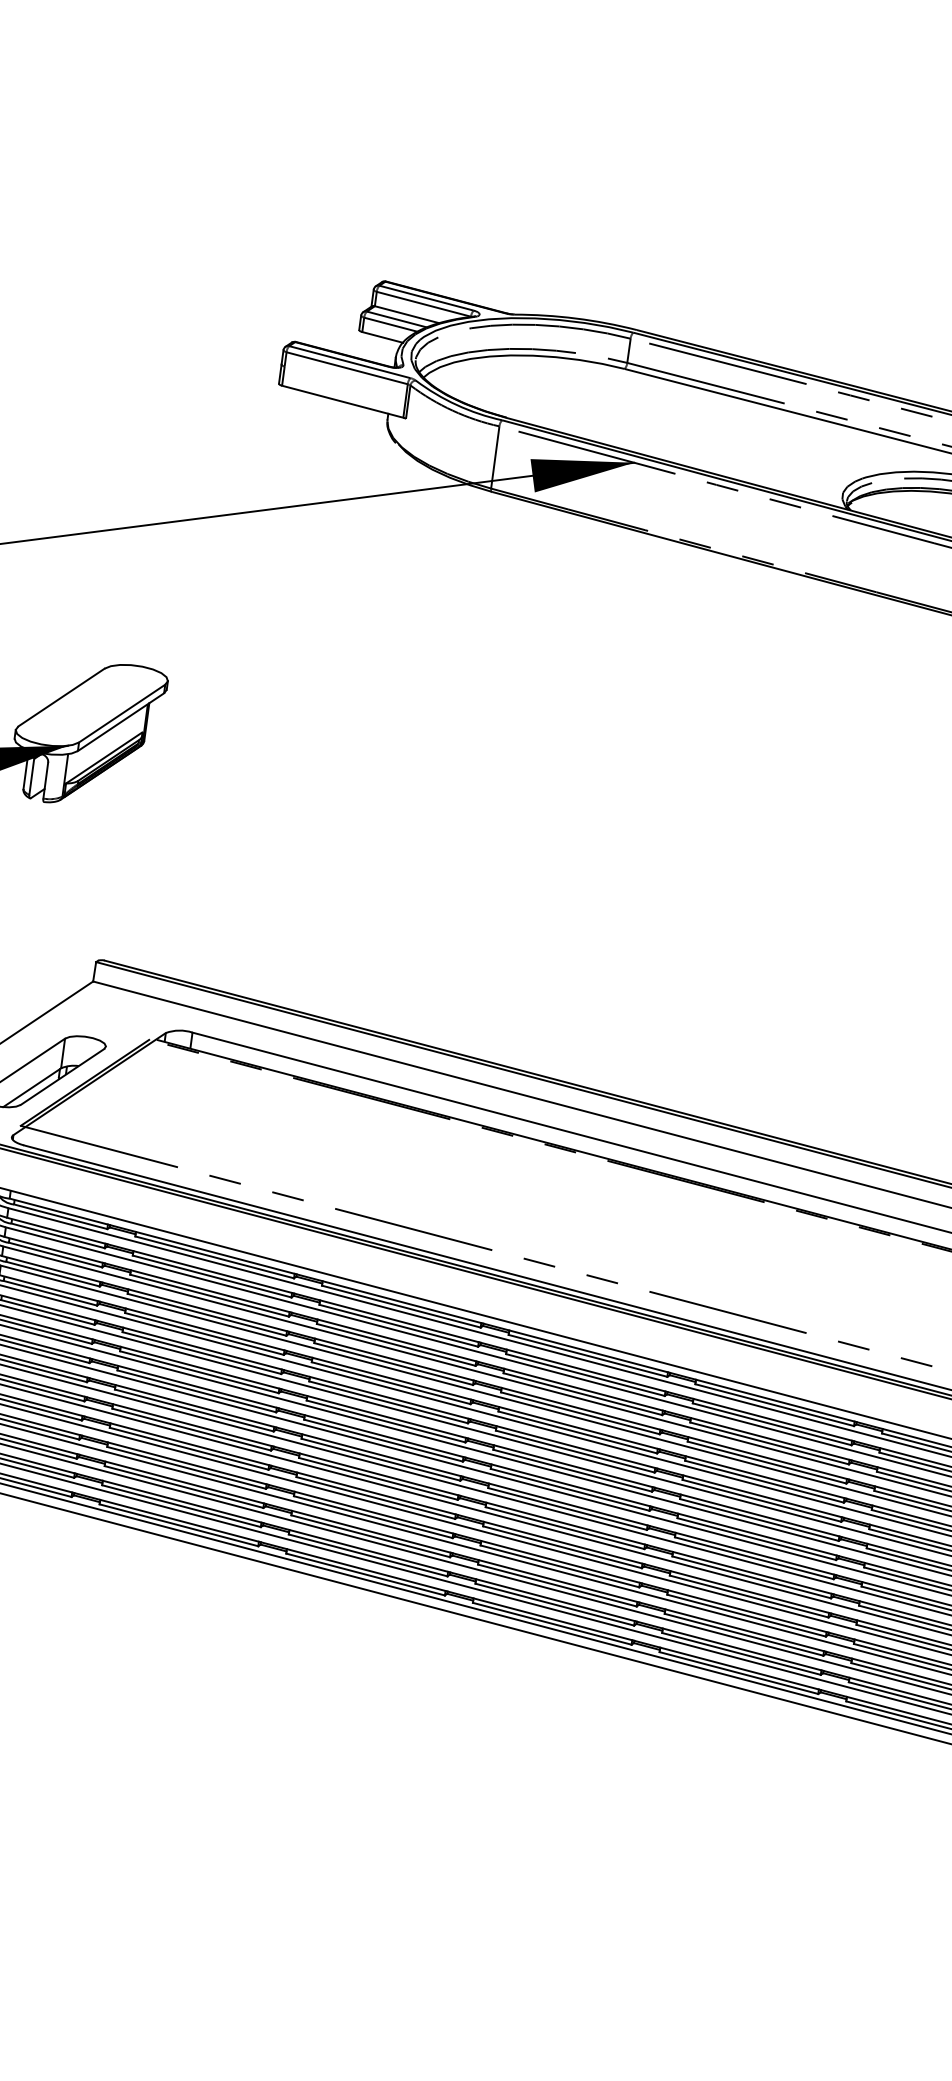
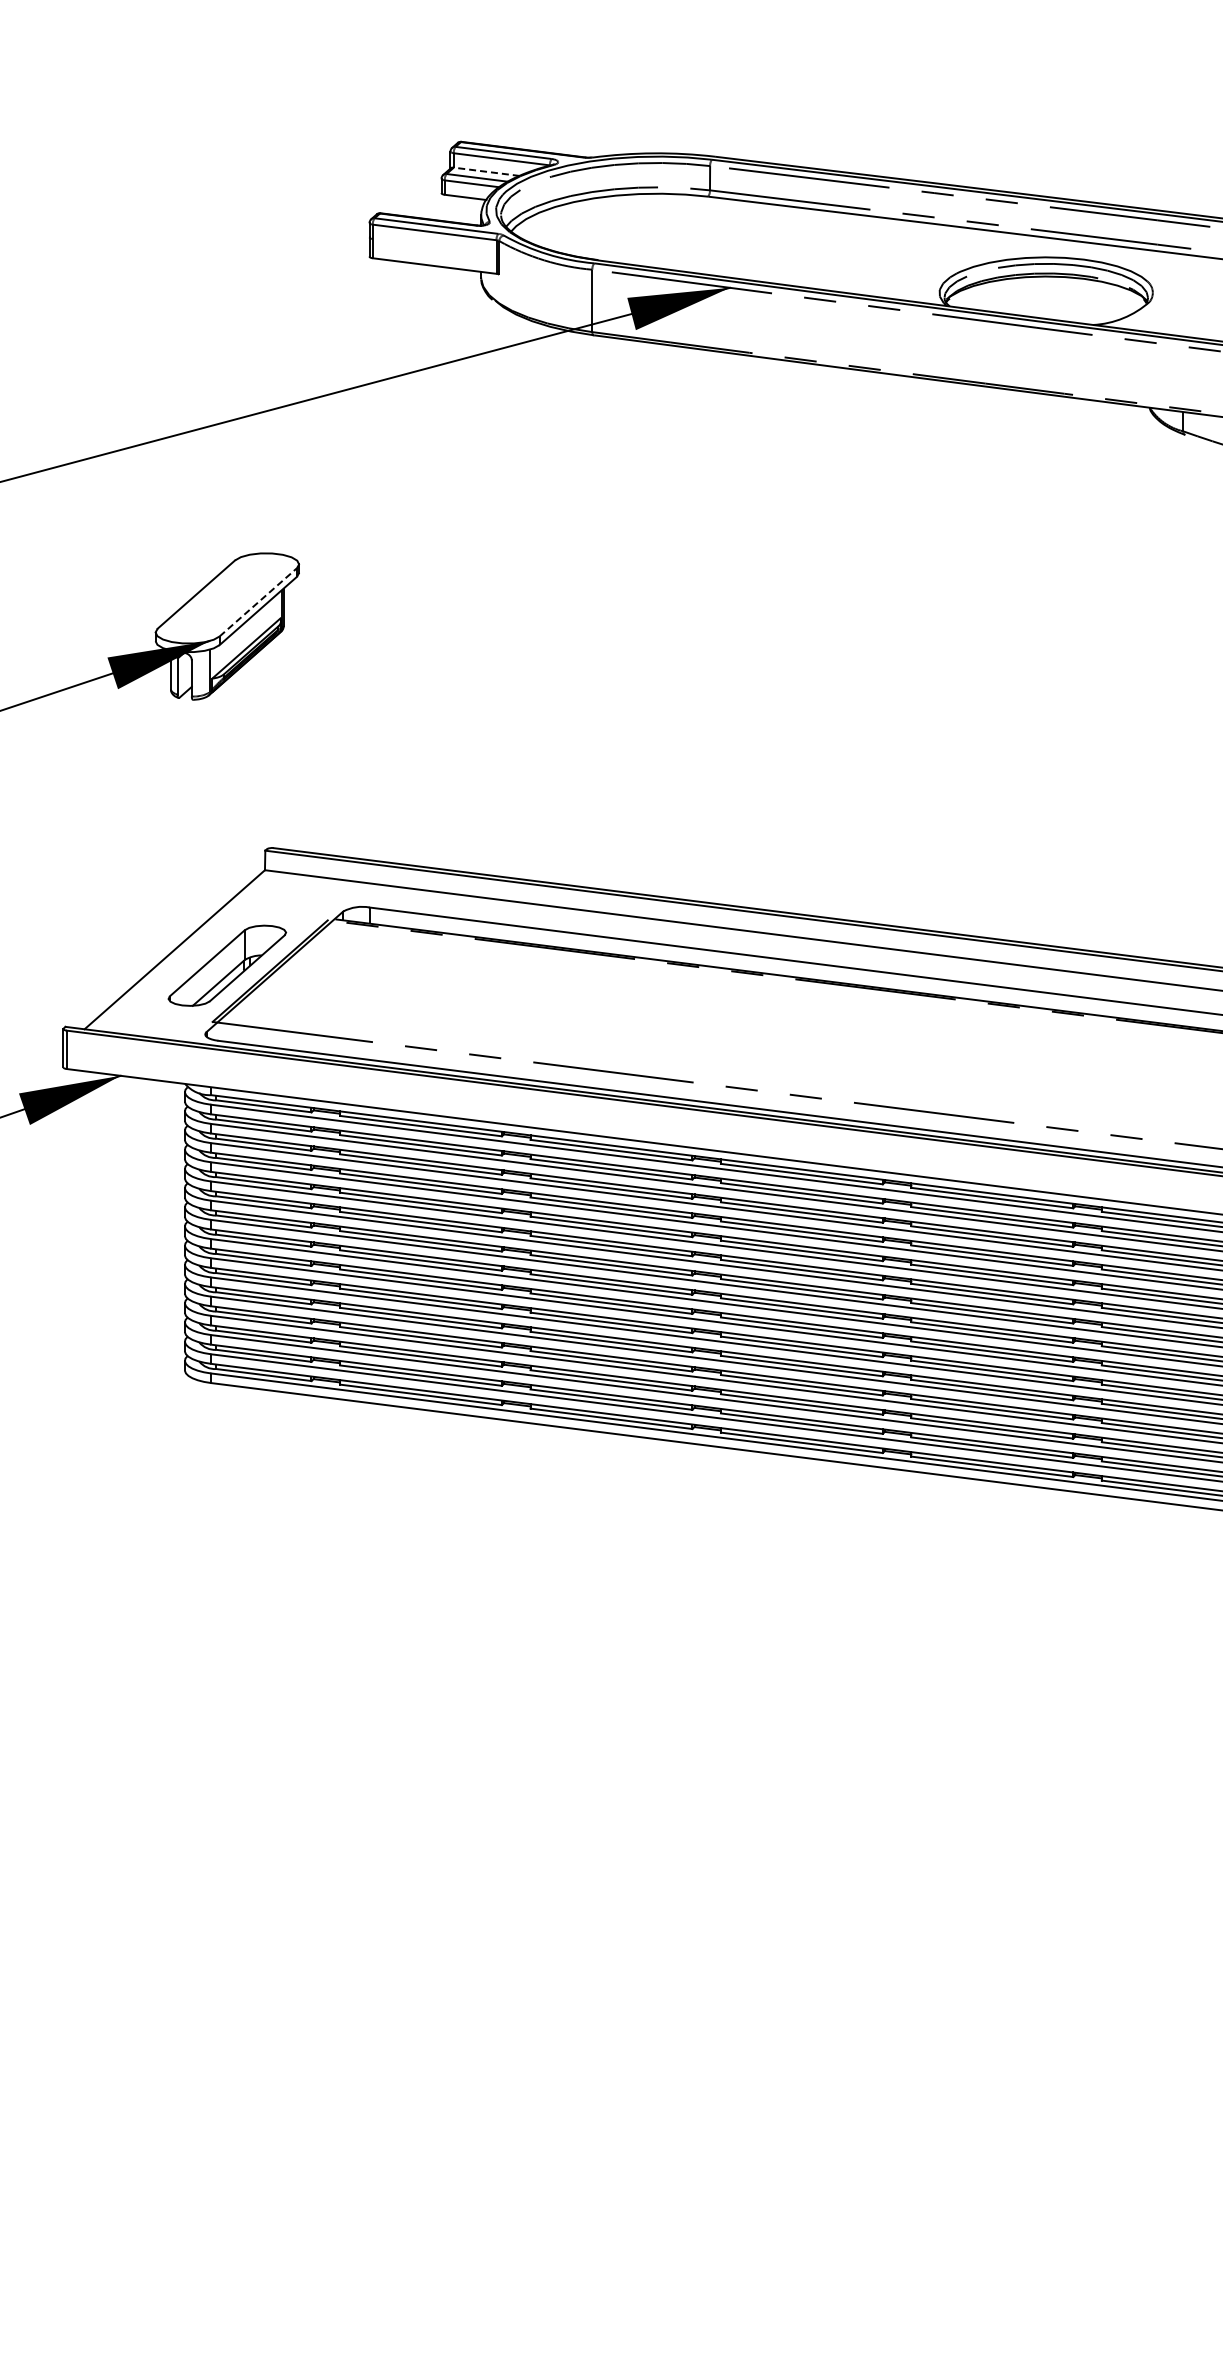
line: (406, 314) -> (486, 171), solid -> dashed
line: (122, 713) -> (258, 602), solid -> dashed

